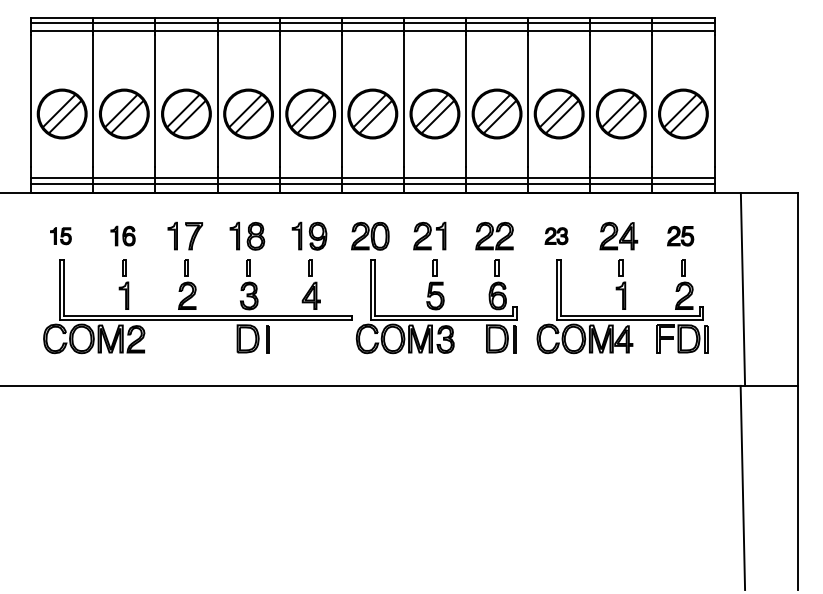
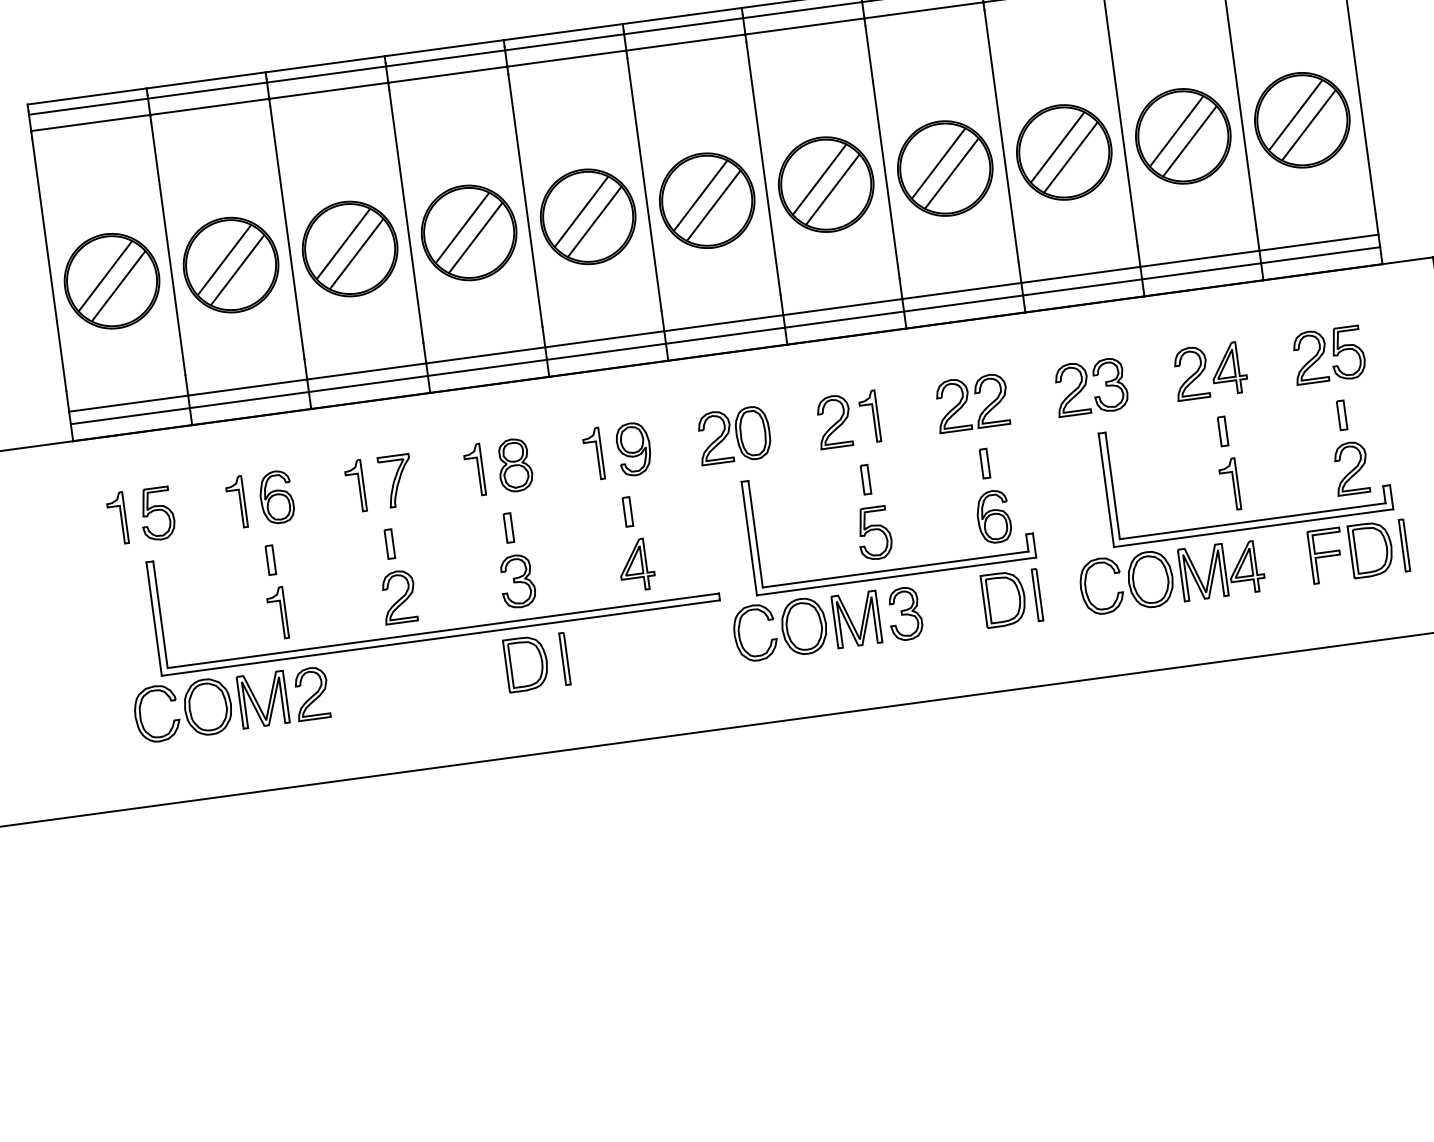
part: (60, 235) -> (140, 514), size x1.67
part: (122, 235) -> (259, 498), size x1.43
part: (556, 235) -> (1090, 385), size x1.67
part: (680, 235) -> (1328, 353), size x1.43

